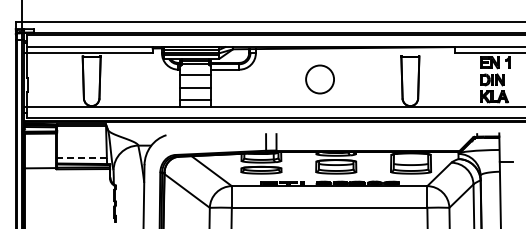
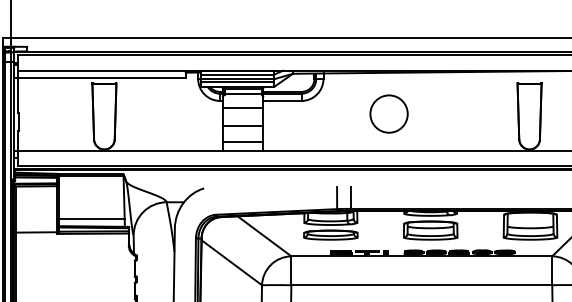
circle: (319, 79) -> (388, 114), moved
line: (82, 158) -> (92, 219), dashed -> solid

